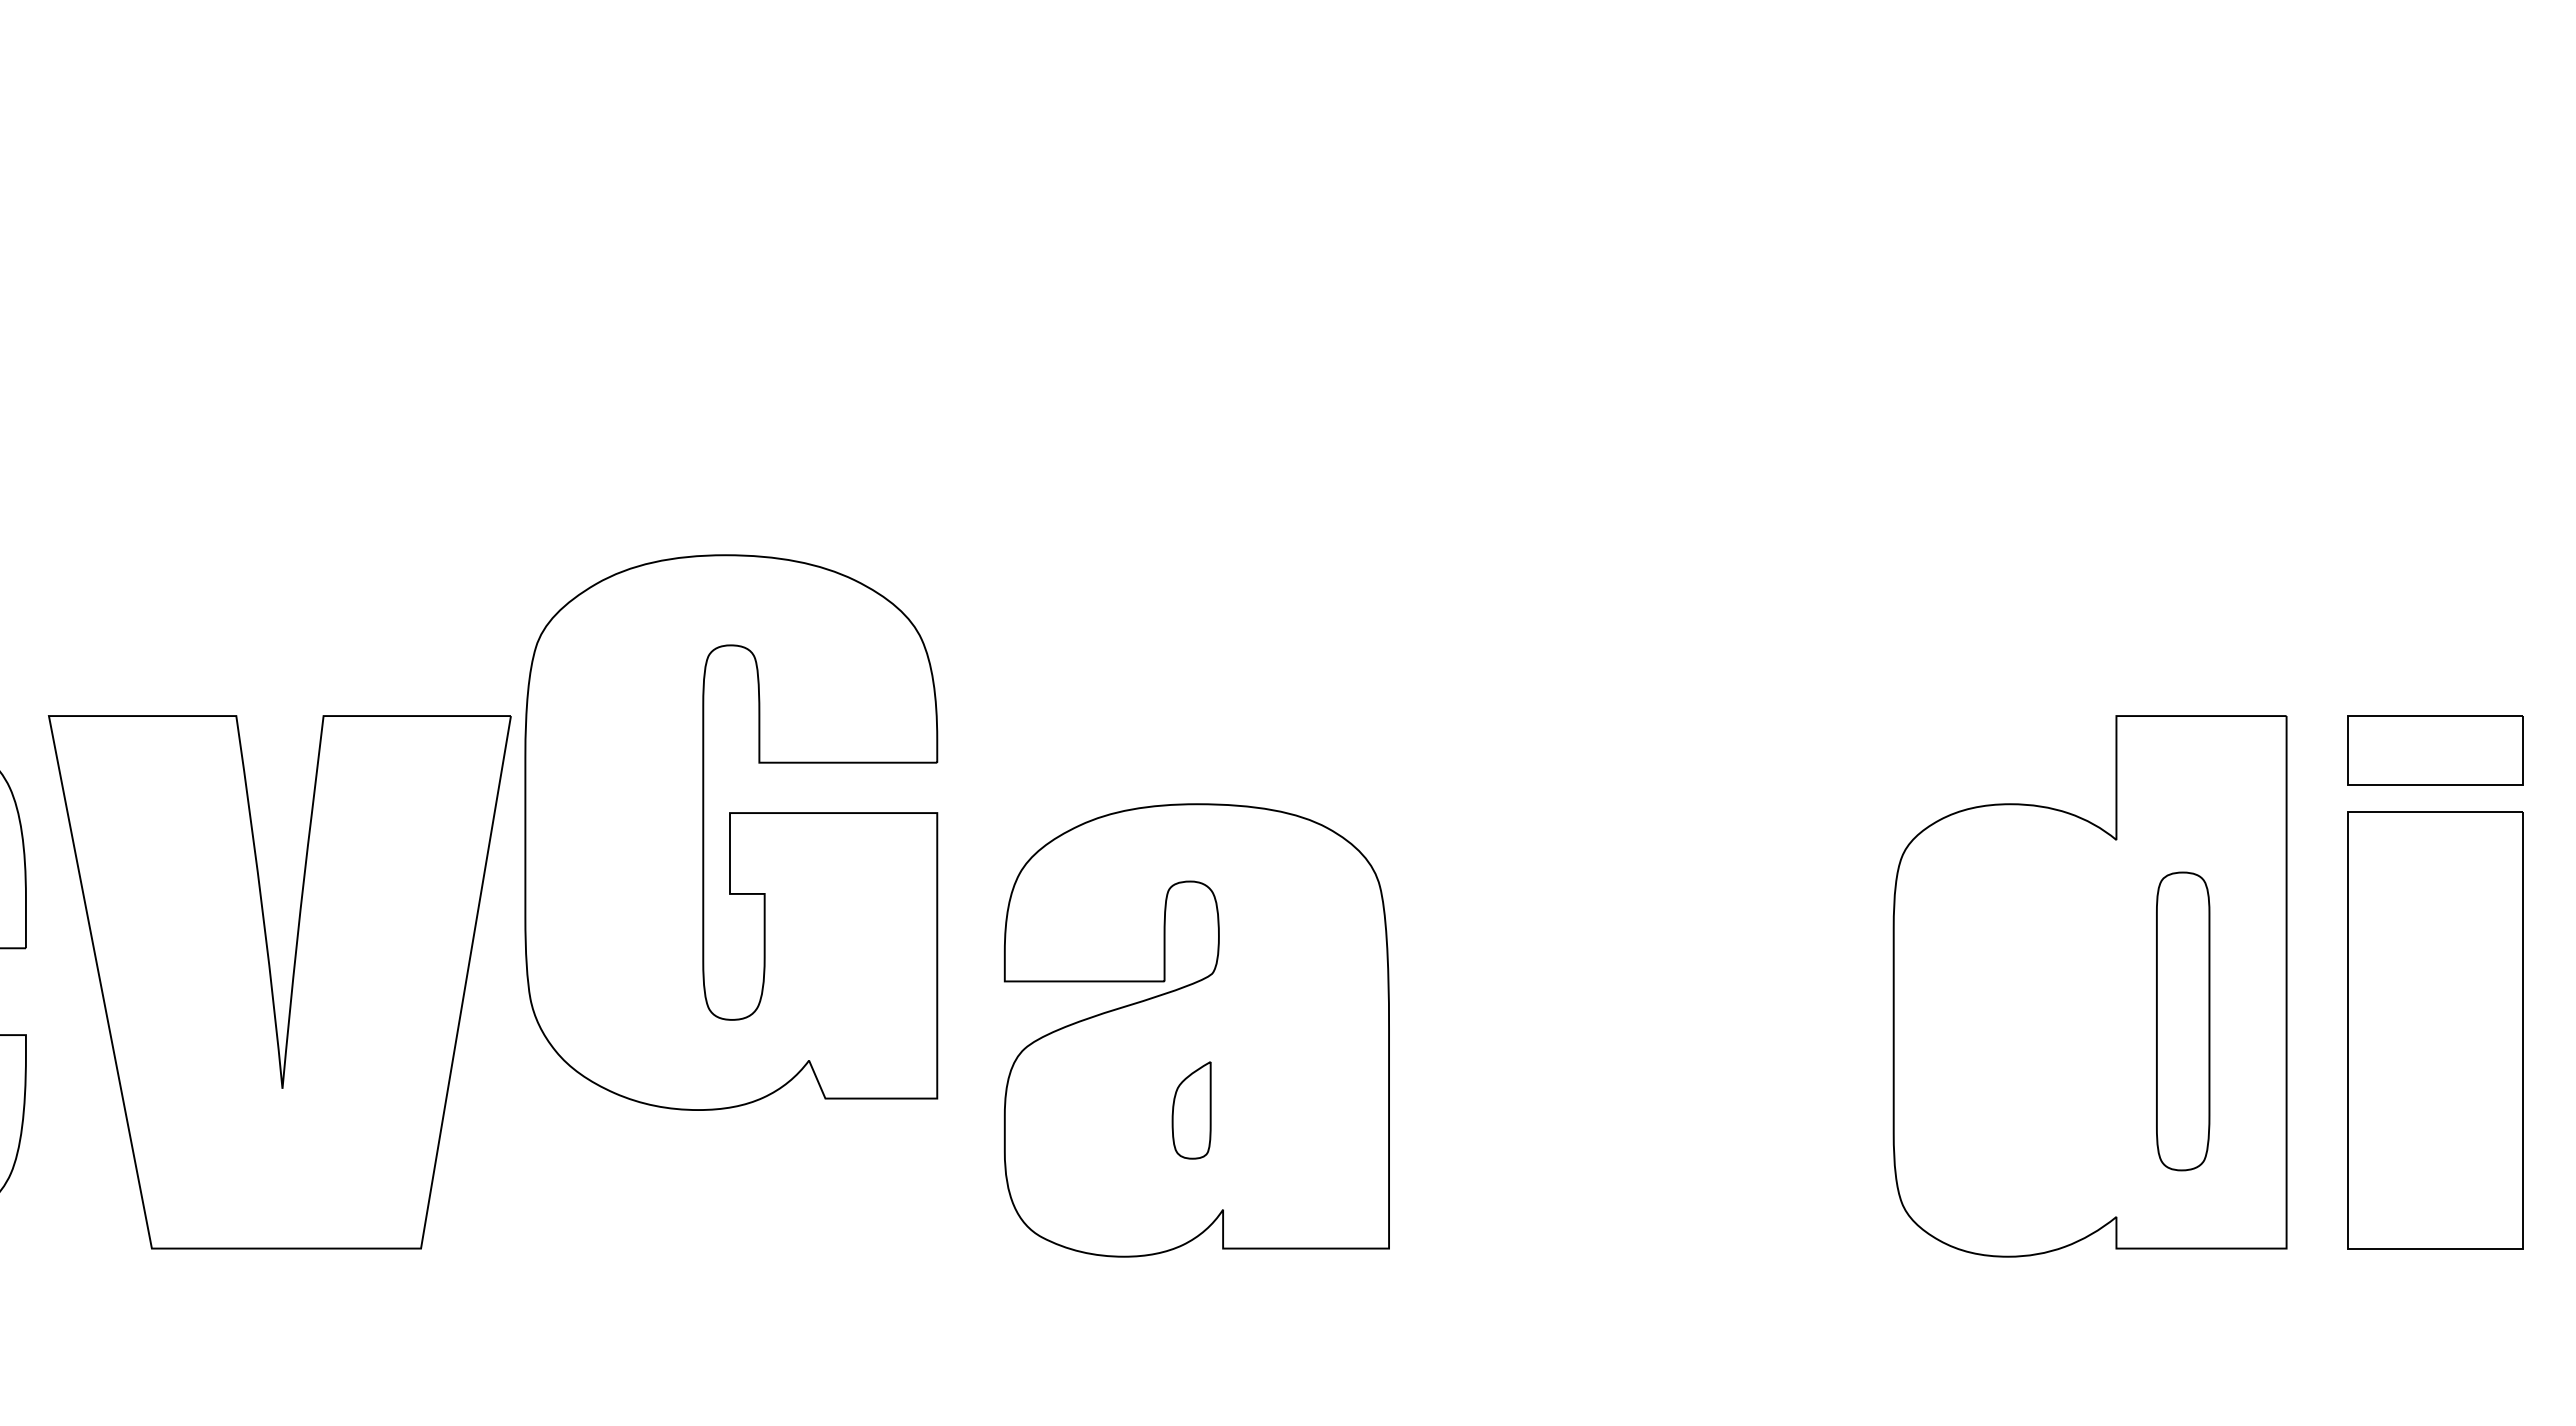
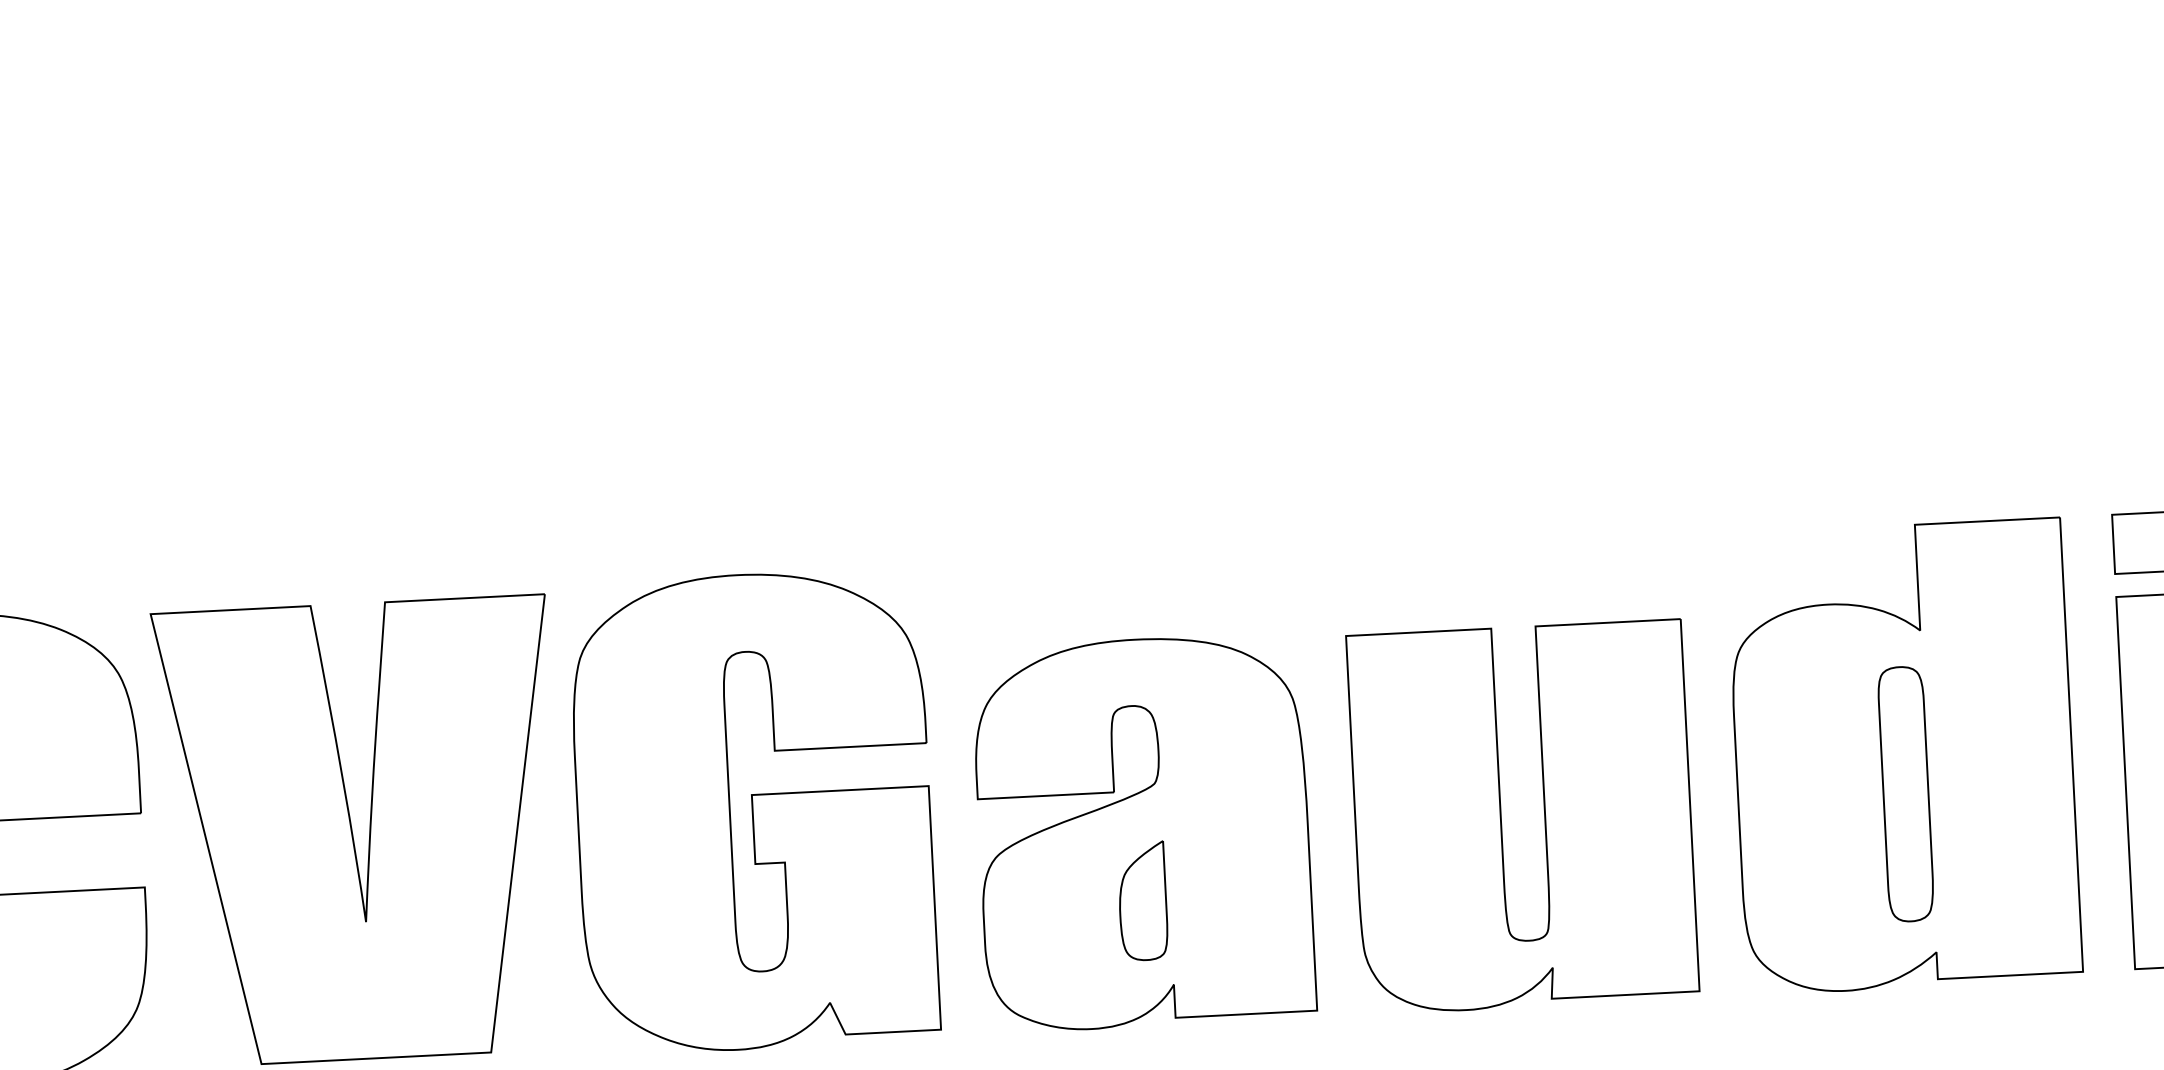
part: (731, 832) -> (753, 811), moved
part: (2183, 1021) -> (1906, 794), moved
part: (1666, 1034) -> (1544, 815), added
part: (1191, 1110) -> (1142, 901), size x1.43

